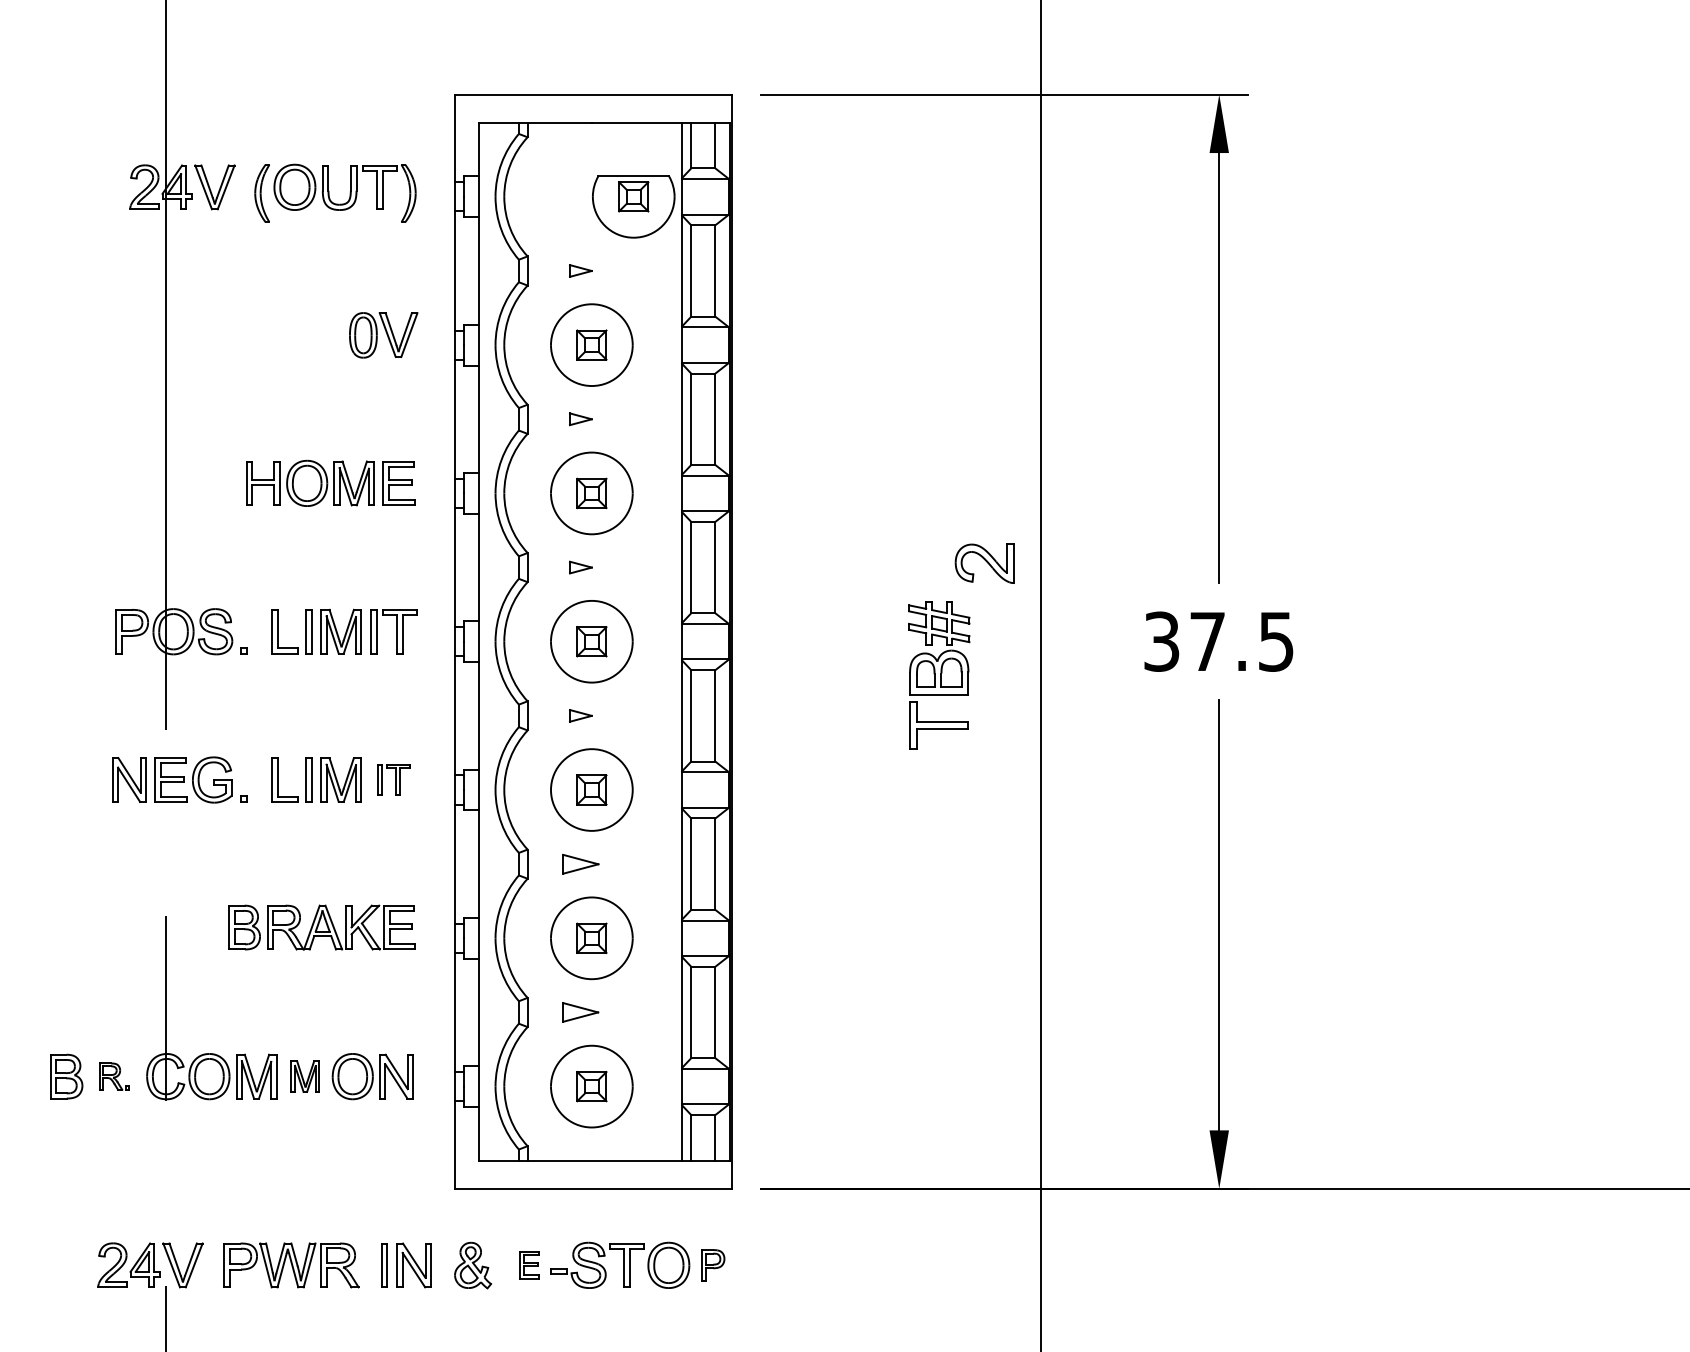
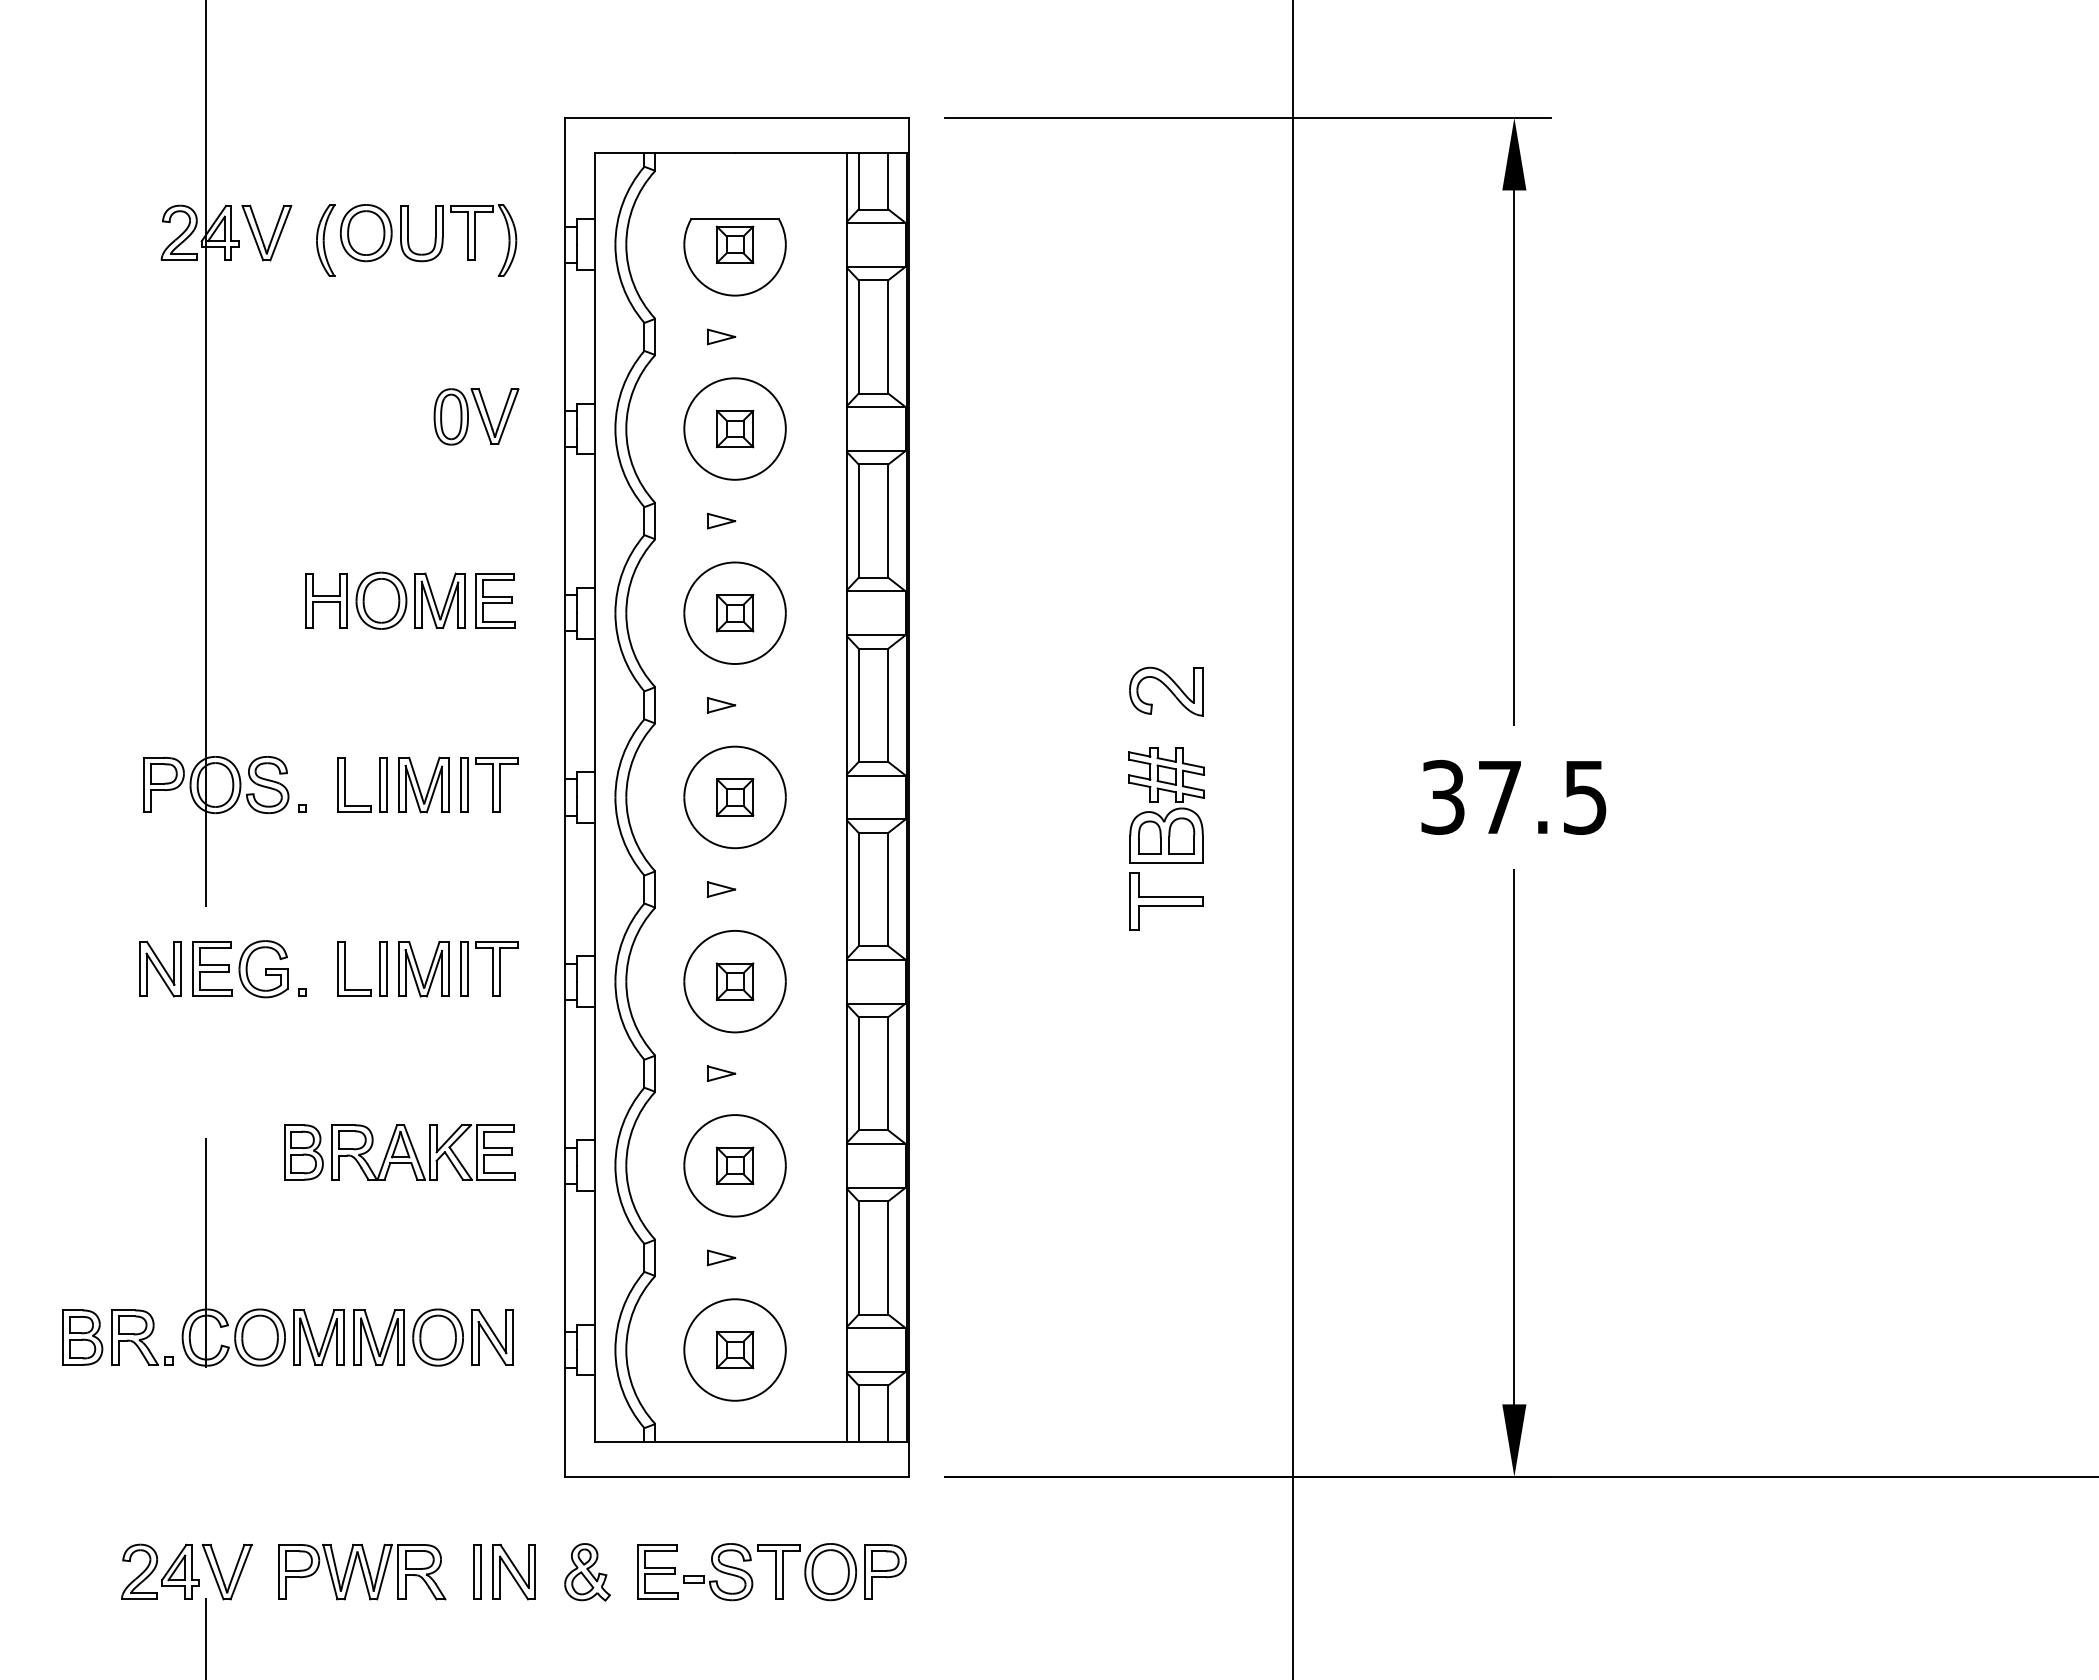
part: (633, 207) -> (734, 257), moved
part: (985, 563) -> (1166, 691), moved
part: (394, 779) -> (489, 968), size x1.43
part: (580, 863) -> (721, 1073), size x0.62
part: (580, 1012) -> (721, 1257), size x0.62
part: (114, 1076) -> (142, 1337), size x1.67
part: (304, 1076) -> (378, 1337), size x1.43
part: (529, 1264) -> (657, 1571), size x1.67
part: (712, 1264) -> (885, 1571), size x1.43

